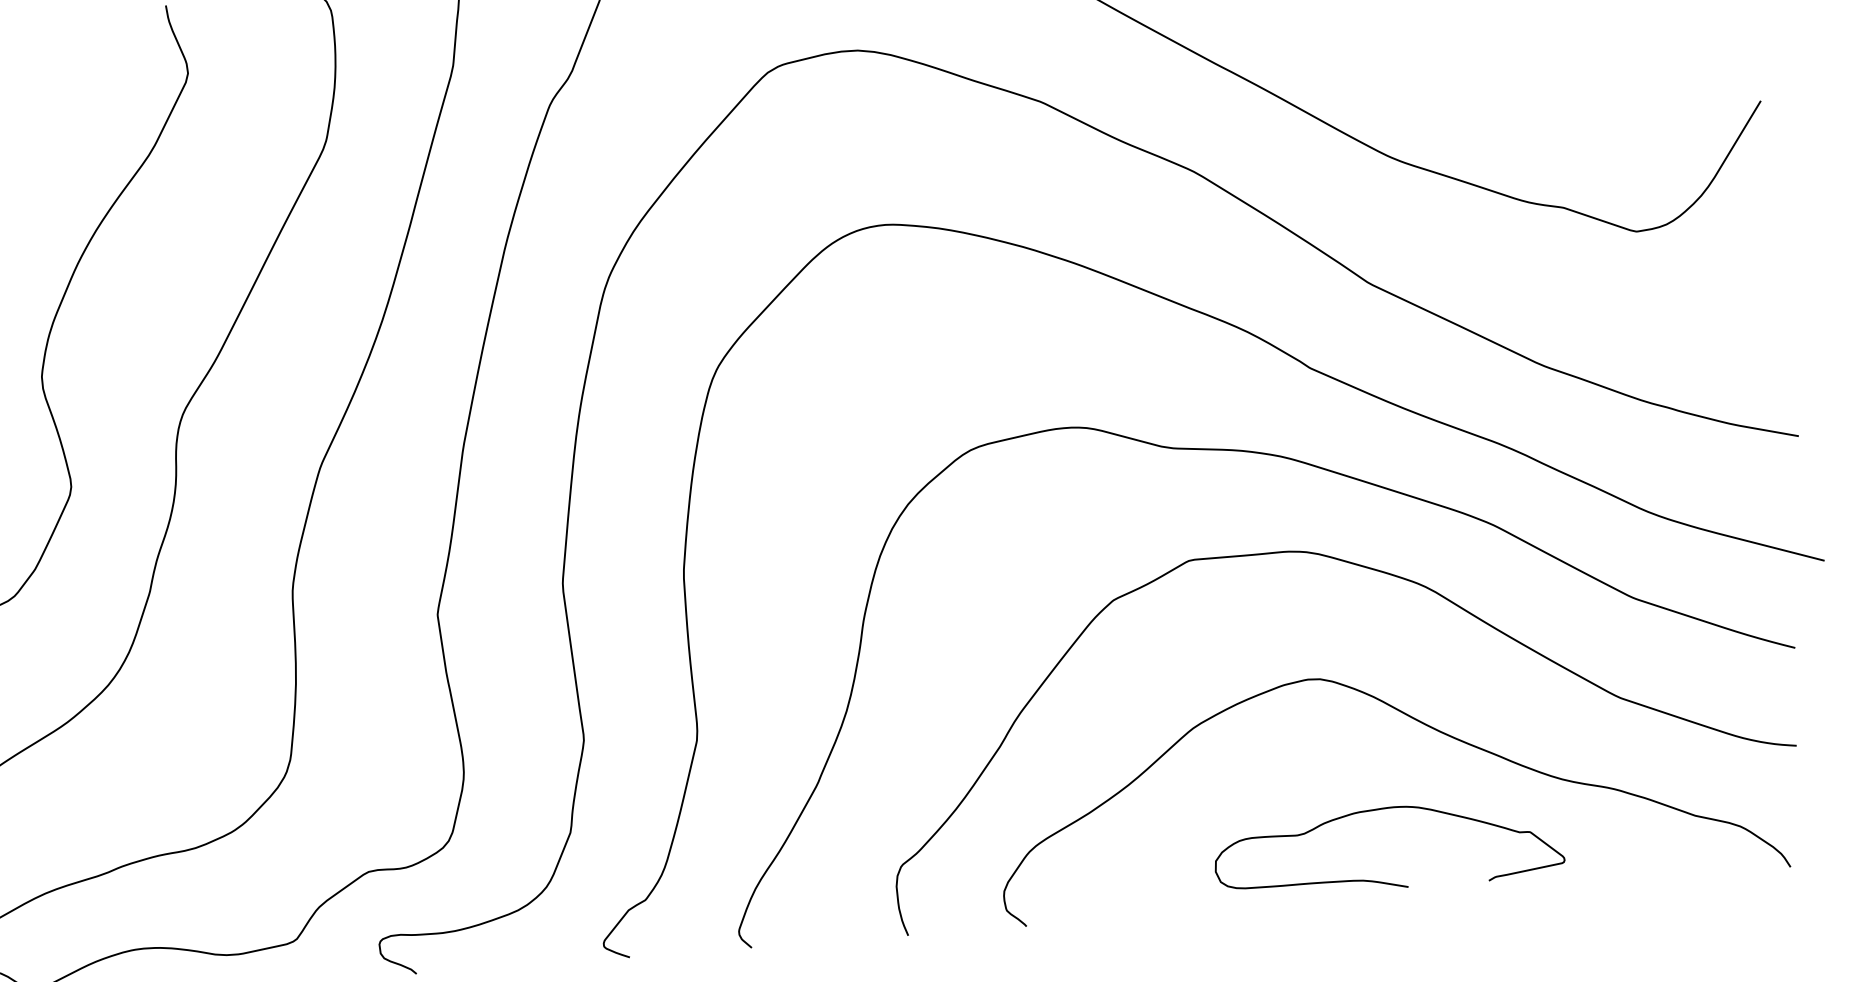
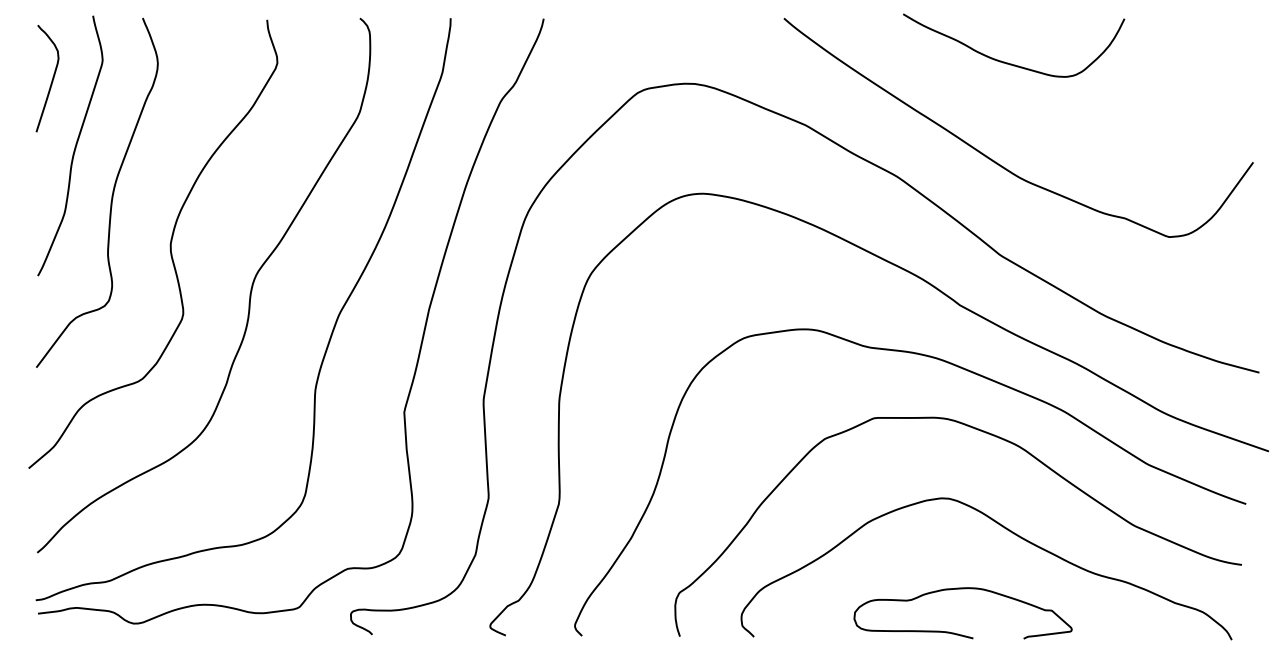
curve: (1384, 881) -> (958, 633), moved

